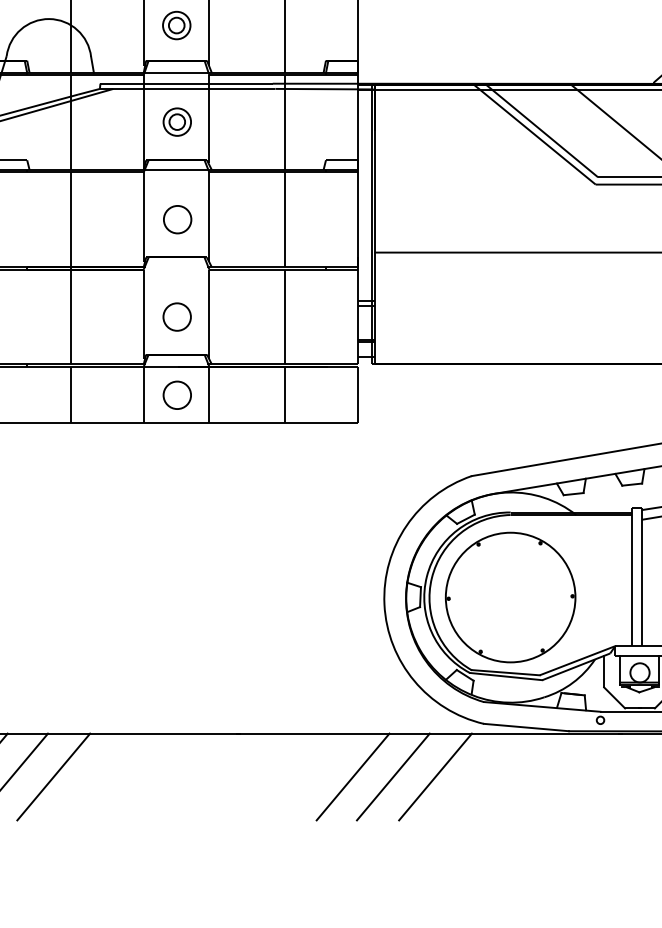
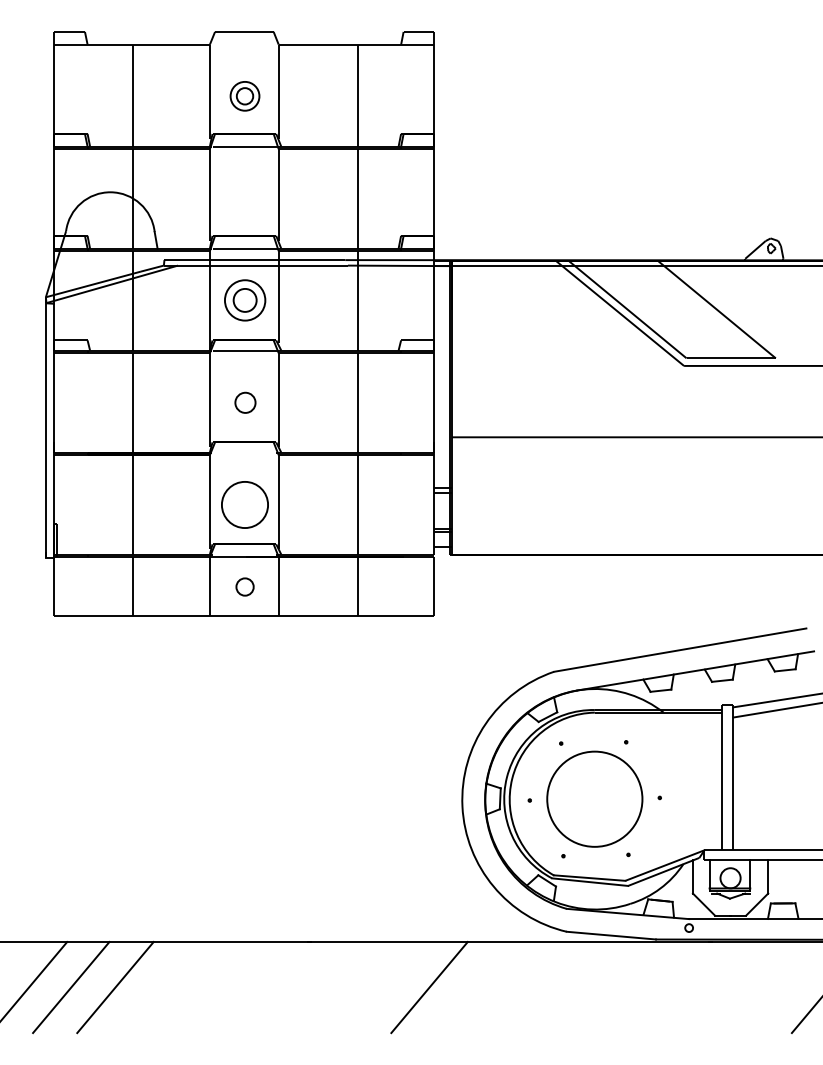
part: (176, 24) -> (244, 198), removed
part: (176, 122) -> (244, 300), size x1.4
circle: (177, 219) -> (245, 402), size x0.7
circle: (176, 316) -> (244, 504), size x1.6
circle: (176, 394) -> (244, 586), size x0.6
circle: (510, 597) -> (594, 799), size x0.7
line: (393, 776) -> (471, 987), removed
line: (435, 776) -> (515, 987), removed

